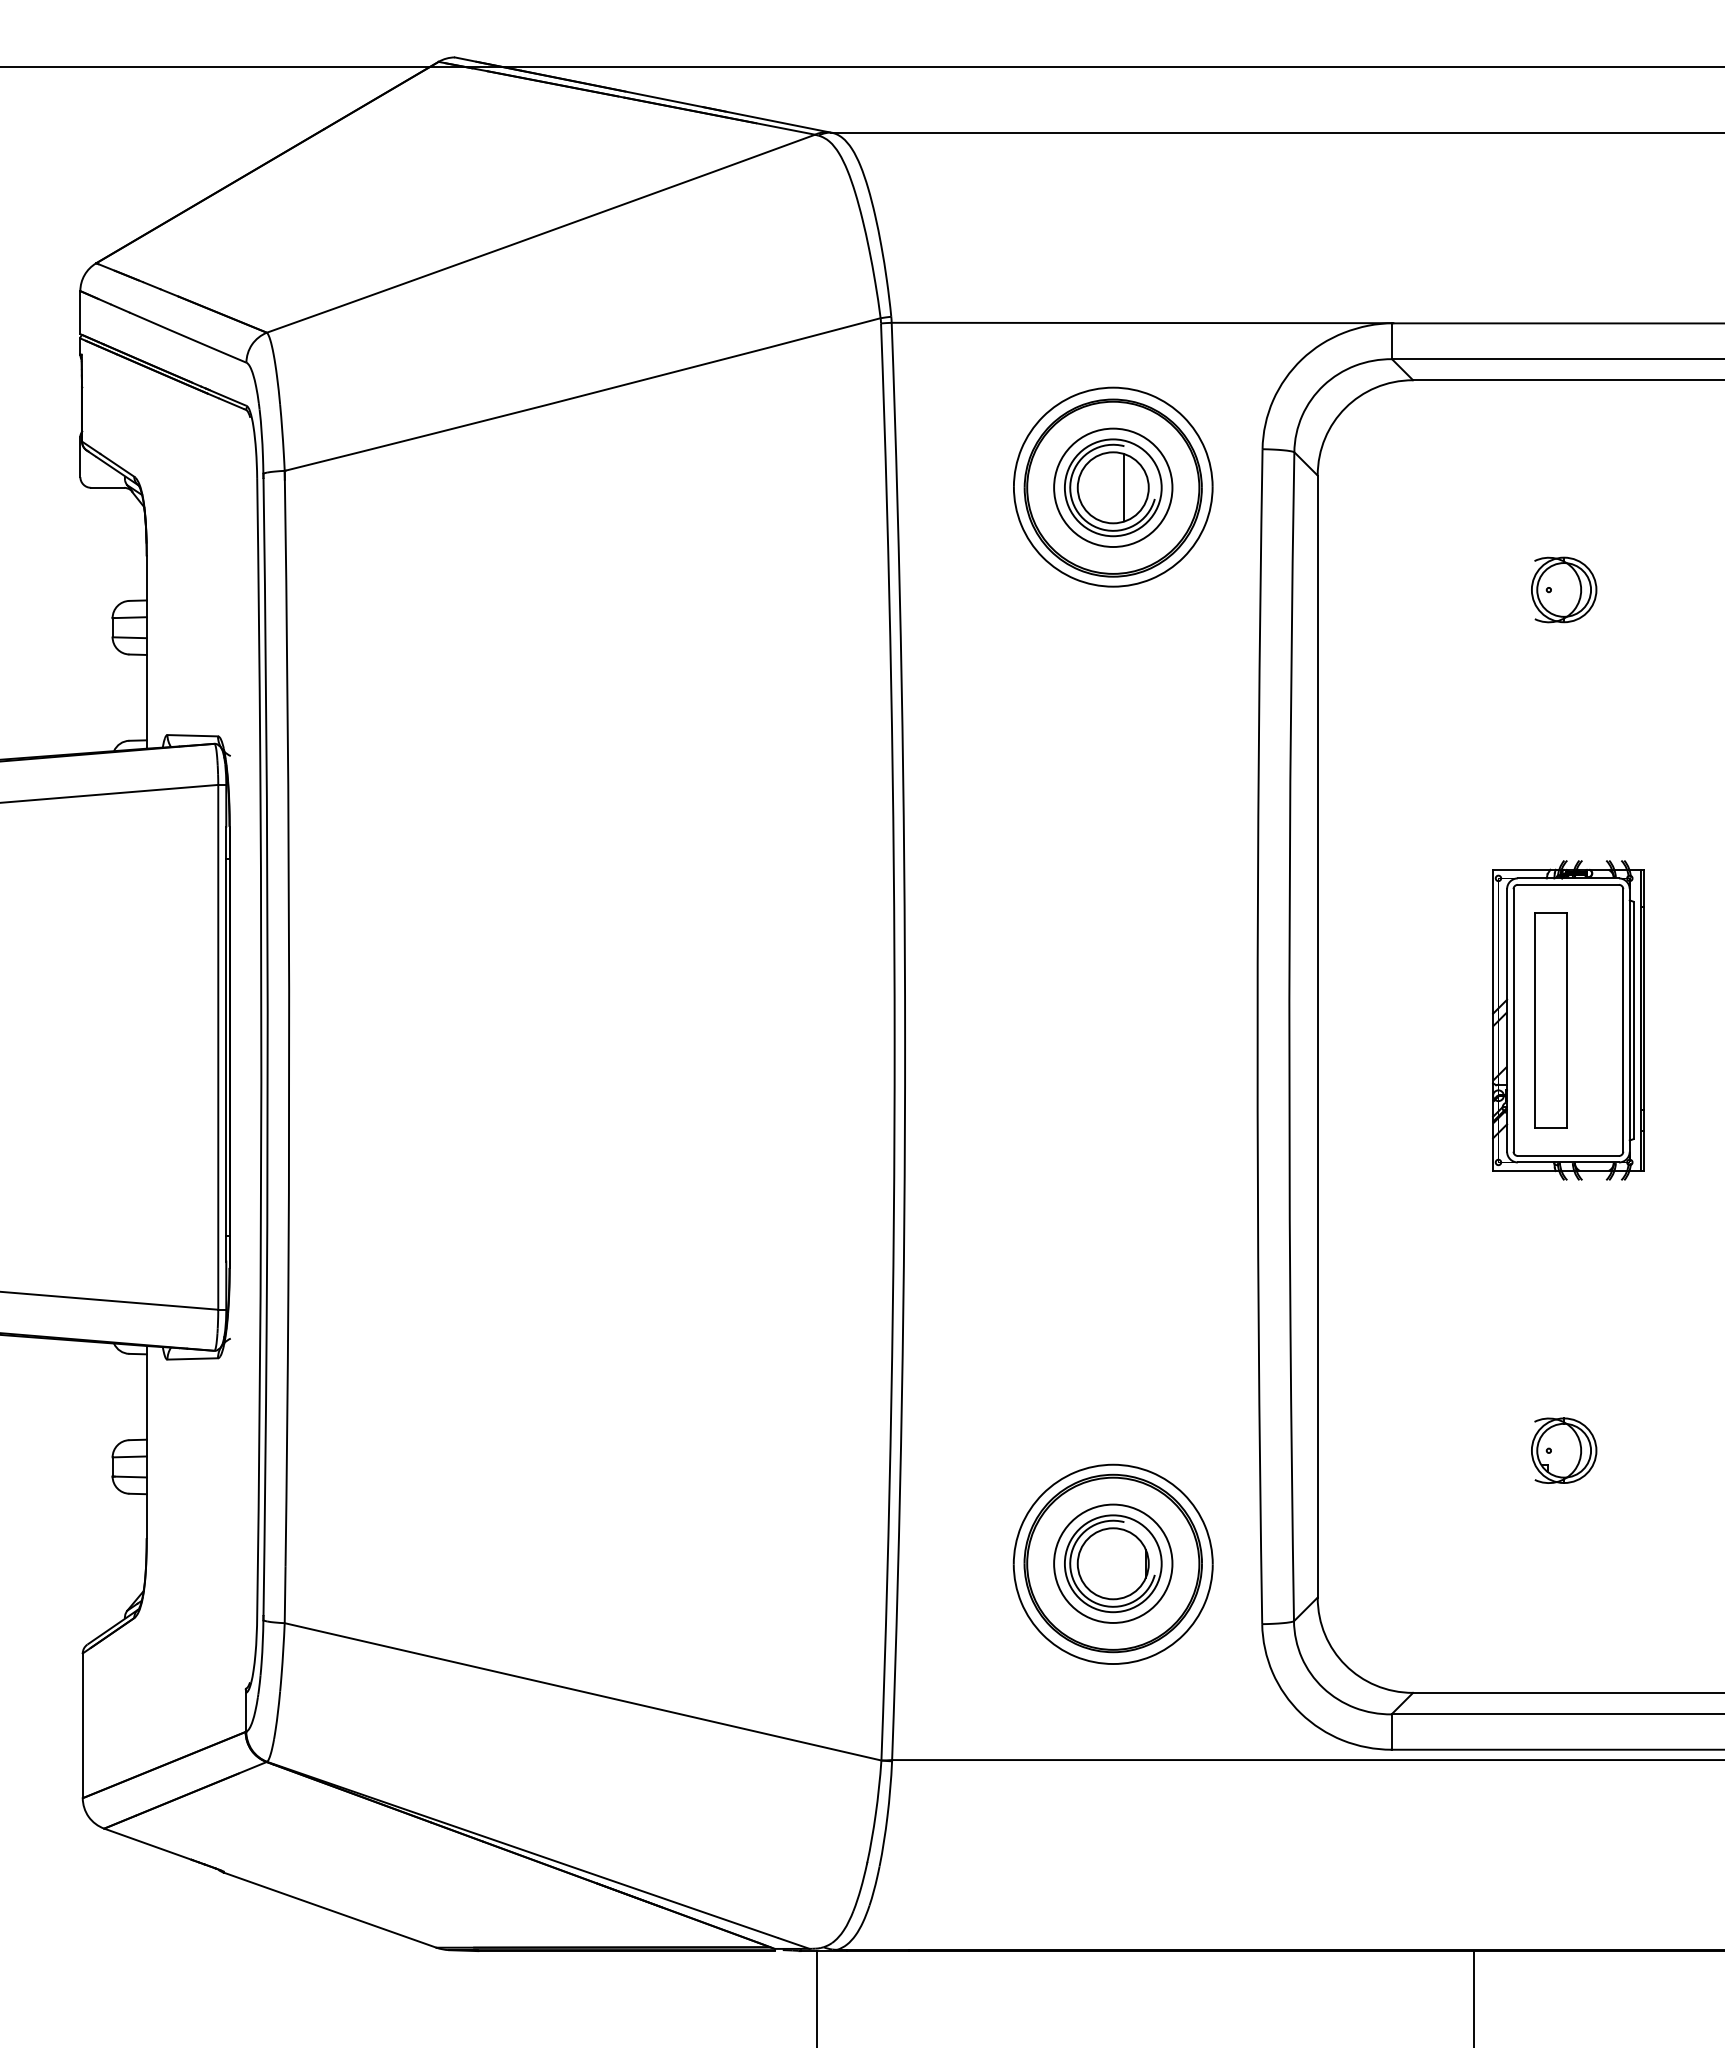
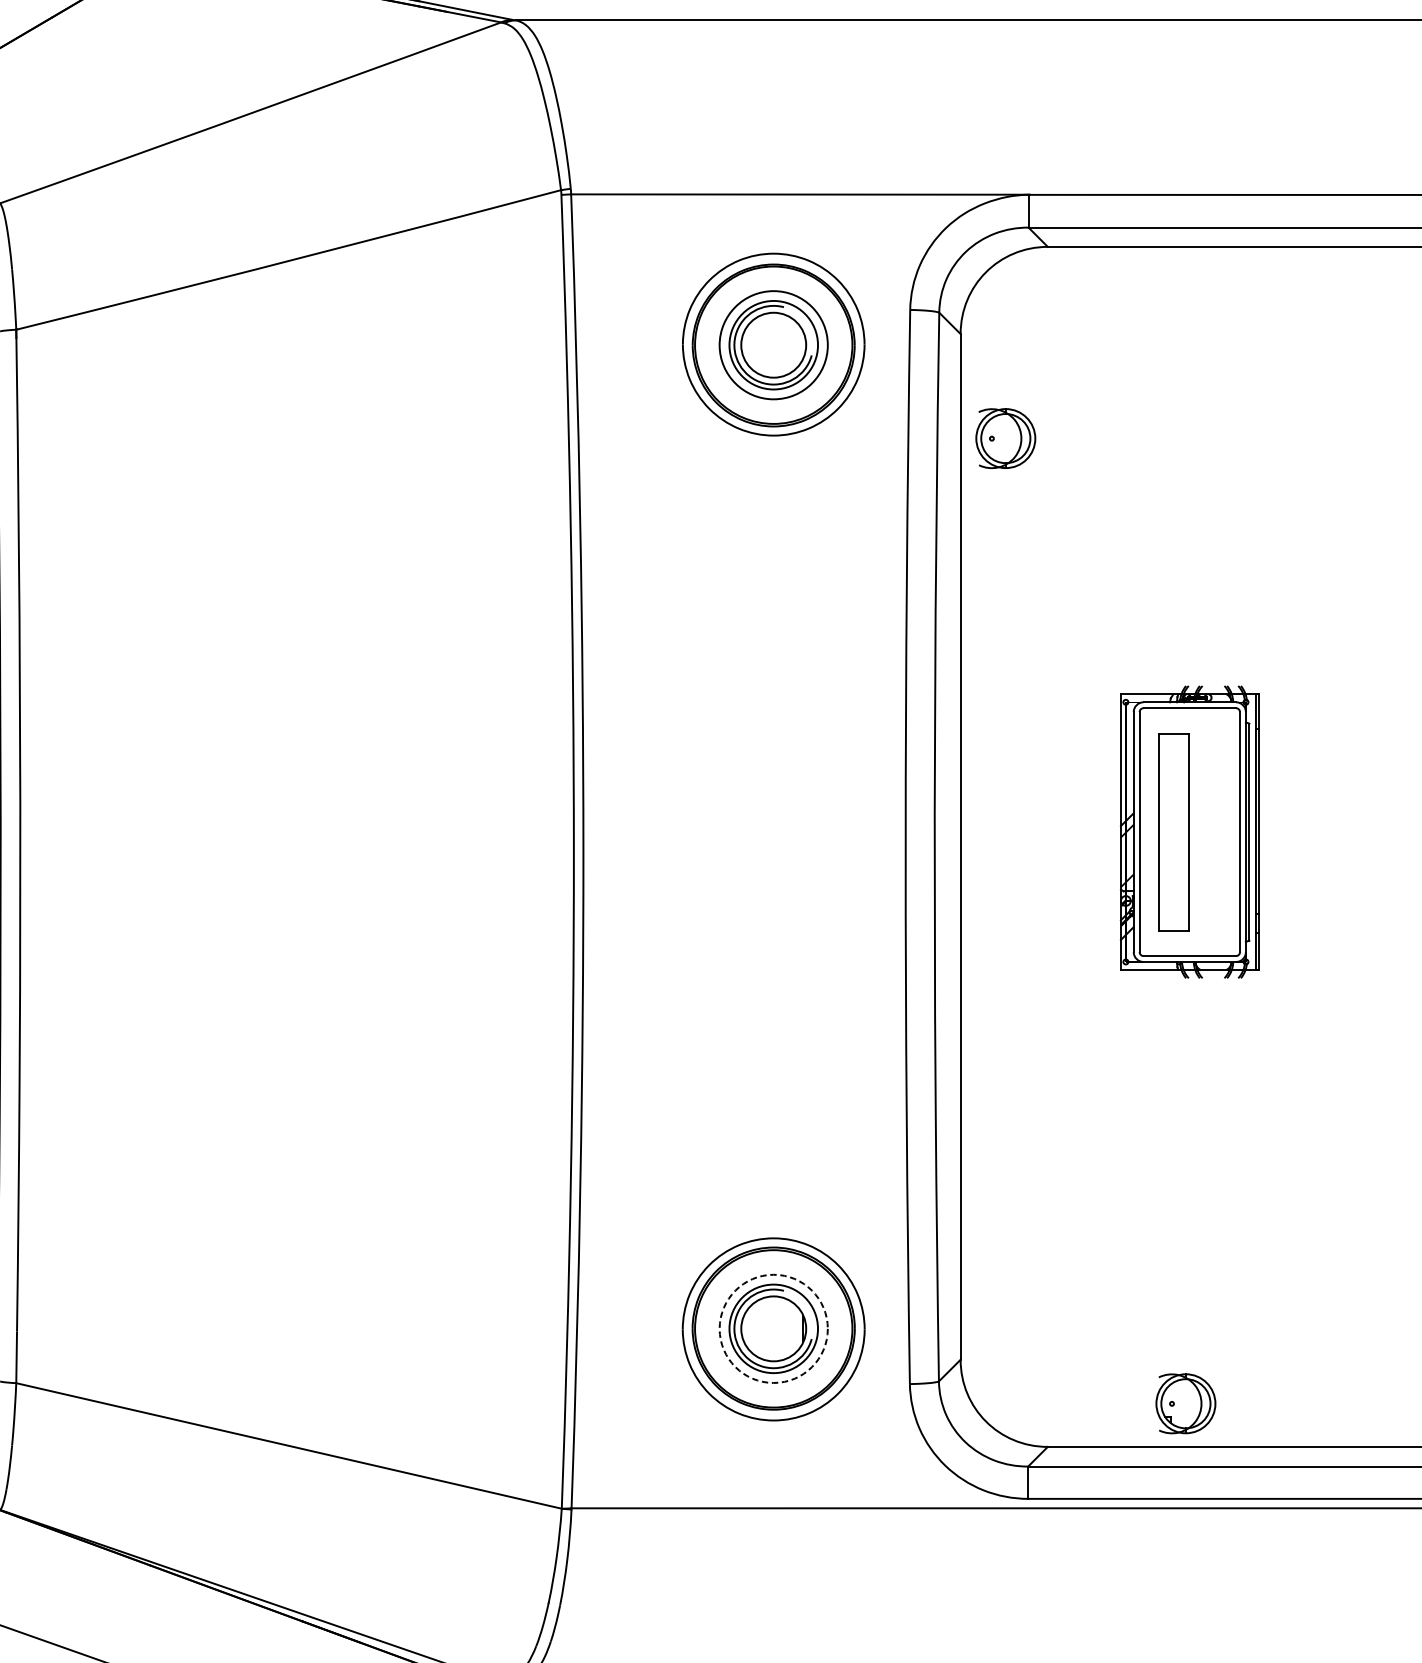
line: (1124, 487) -> (783, 344), removed
part: (1564, 589) -> (1006, 438), moved
part: (1564, 1450) -> (1186, 1403), moved
circle: (1113, 1563) -> (773, 1328), solid -> dashed

